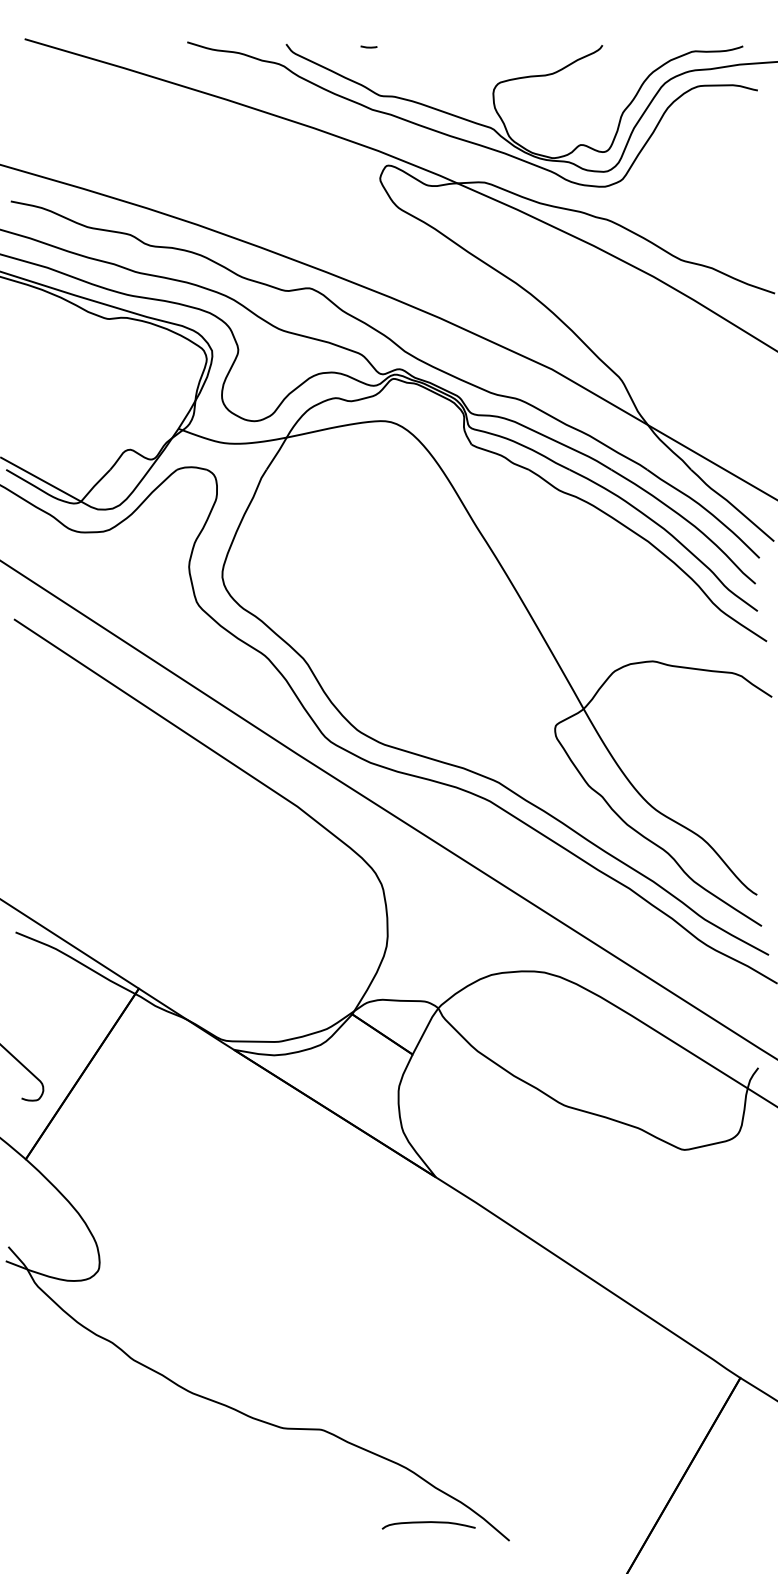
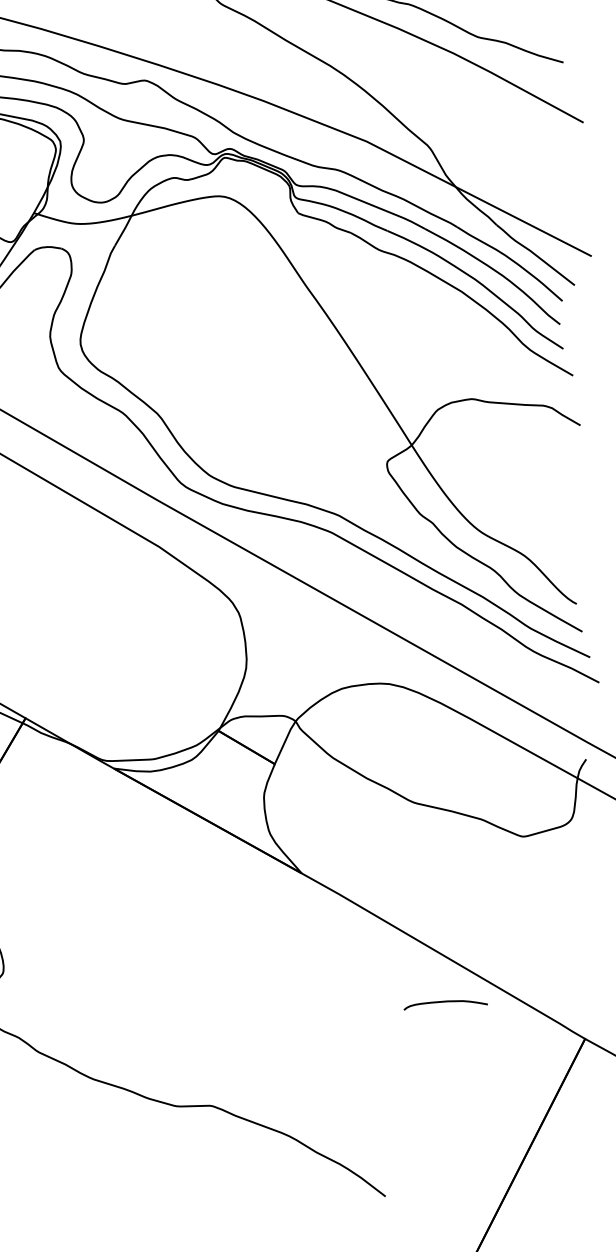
curve: (427, 1523) -> (444, 1002), moved

